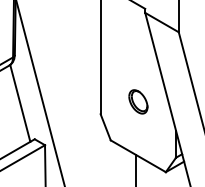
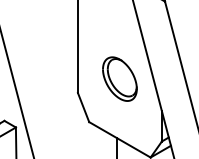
part: (138, 101) -> (120, 78), size x1.67

